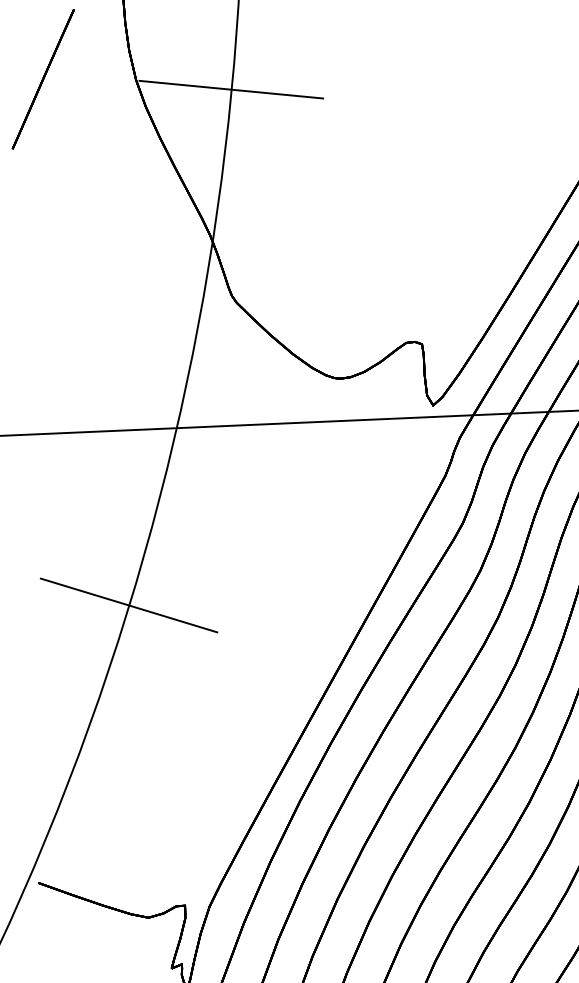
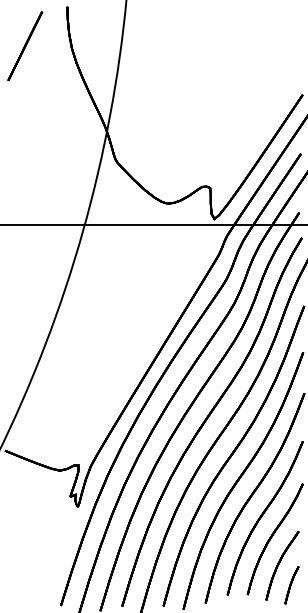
line: (230, 89) -> (119, 55), removed
line: (128, 604) -> (56, 312), removed

